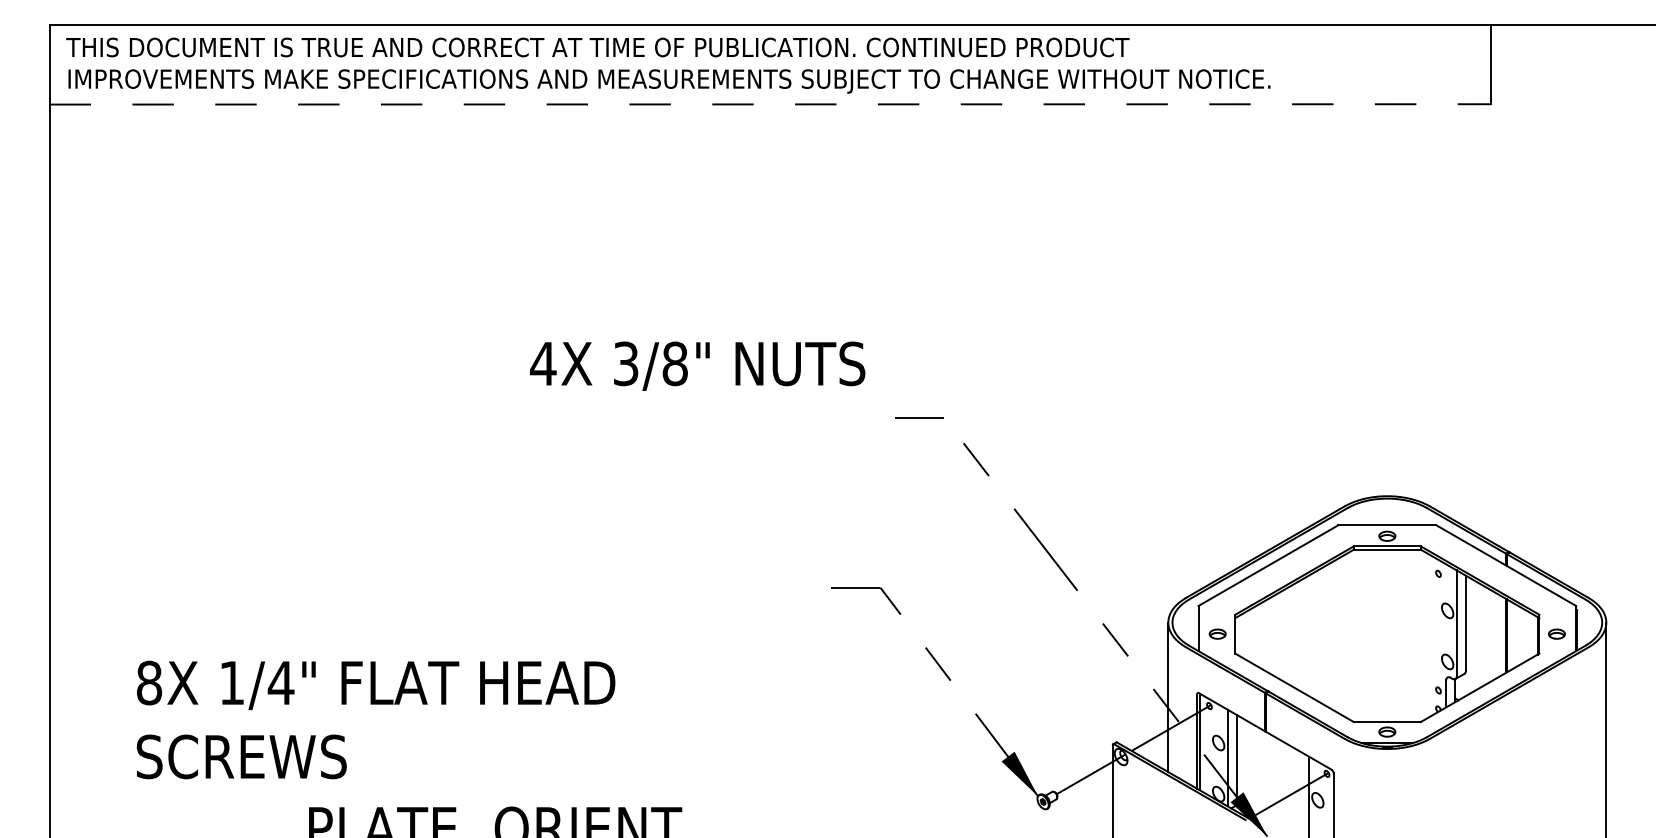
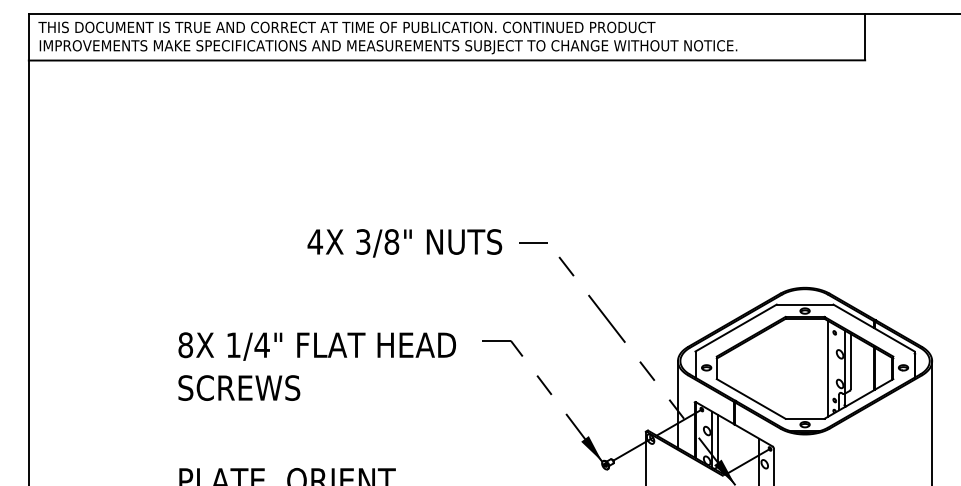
line: (771, 104) -> (447, 60), dashed -> solid
text: (697, 366) -> (404, 243), moved
line: (1425, 635) -> (827, 368), added
text: (374, 719) -> (316, 366), moved

